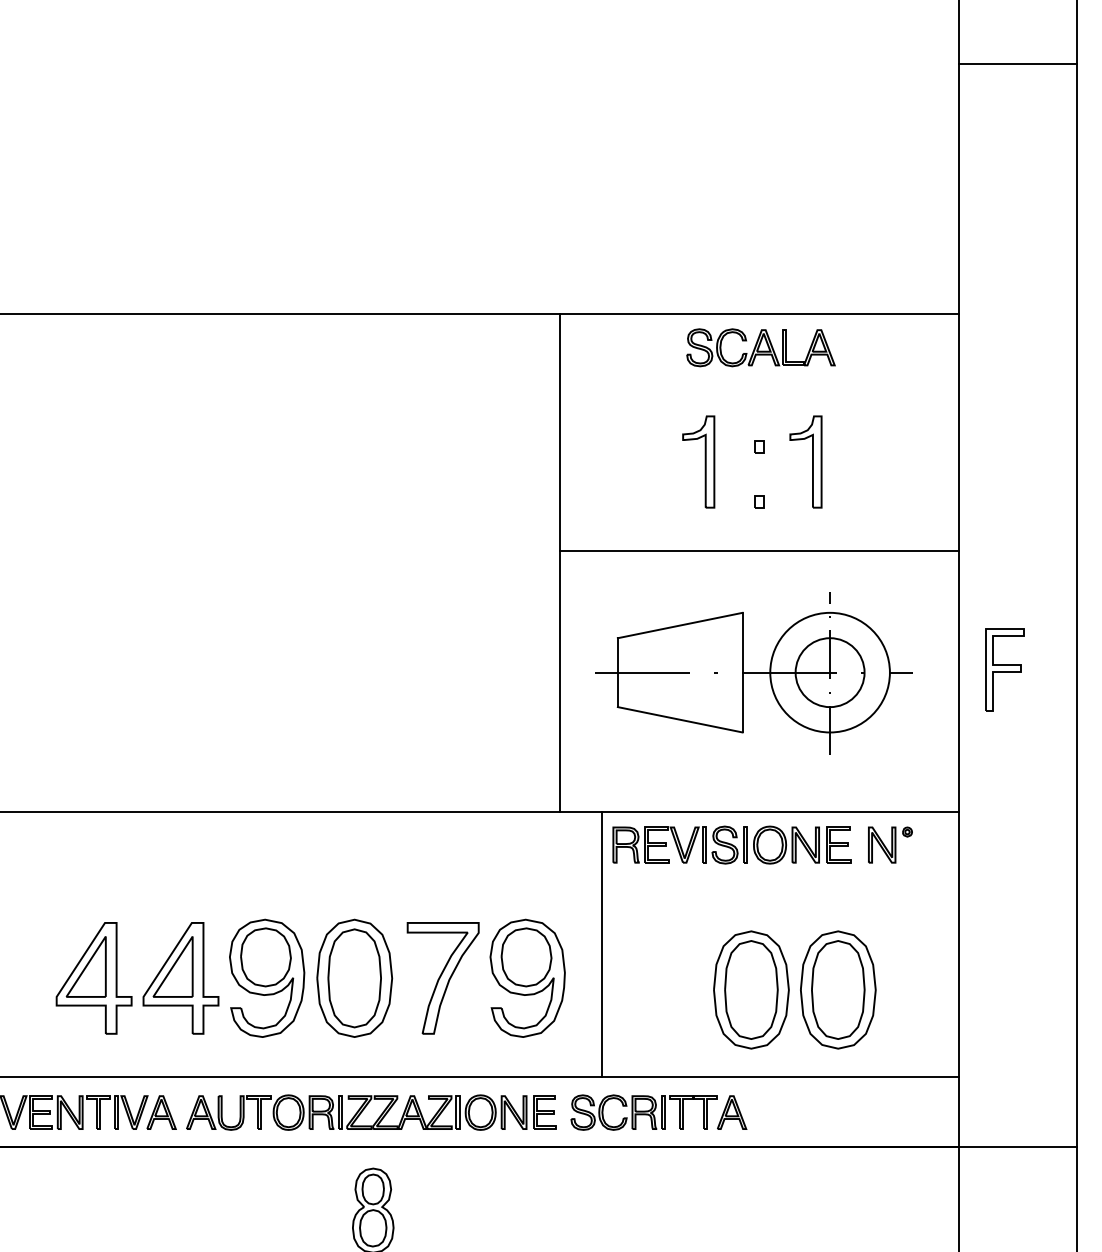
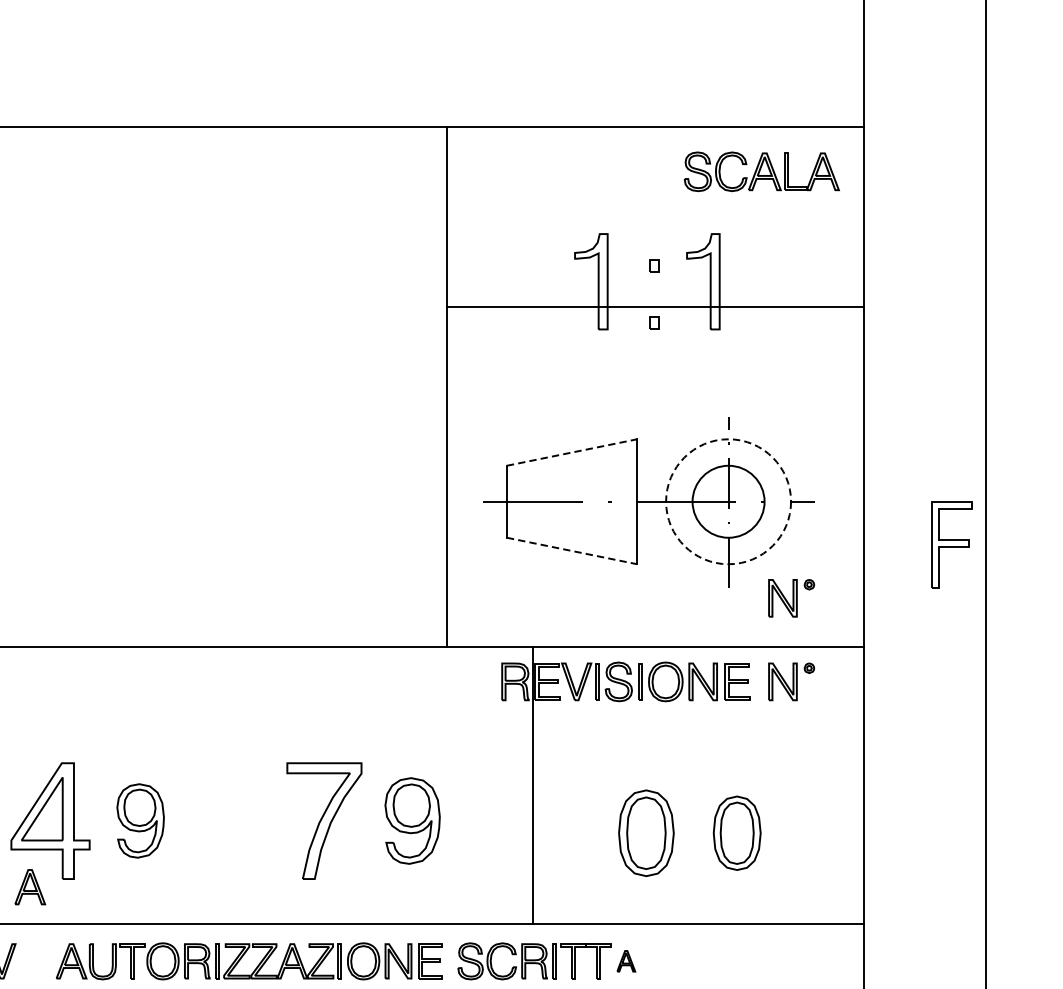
part: (760, 347) -> (761, 171), moved
line: (759, 551) -> (654, 307), moved
line: (680, 625) -> (572, 452), solid -> dashed
part: (1004, 669) -> (951, 544), moved
circle: (829, 672) -> (727, 501), solid -> dashed
line: (680, 719) -> (572, 550), solid -> dashed
part: (890, 764) -> (791, 597), added
line: (602, 943) -> (532, 784), moved
part: (267, 977) -> (140, 820), size x0.6
part: (354, 977) -> (231, 820), removed
part: (527, 977) -> (412, 820), size x0.7
part: (751, 989) -> (646, 832), size x0.7
part: (838, 989) -> (737, 832), size x0.6
part: (161, 1112) -> (30, 887), moved
part: (732, 1112) -> (626, 961), size x0.6

